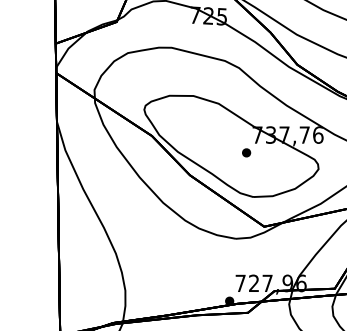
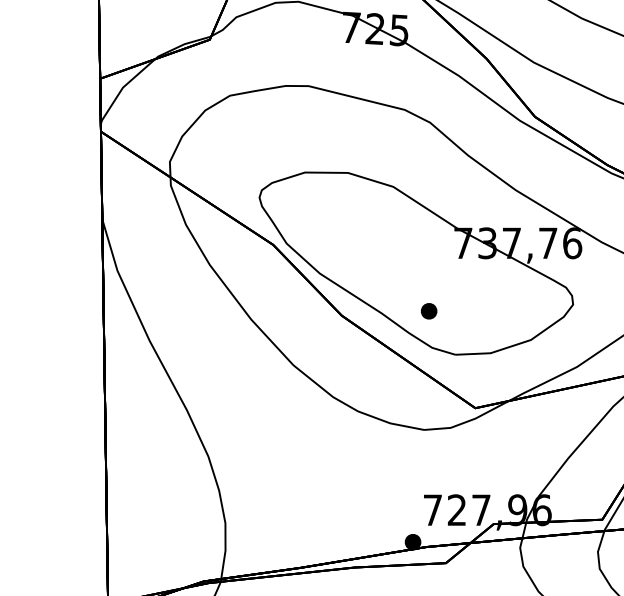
part: (246, 152) -> (428, 310), moved

